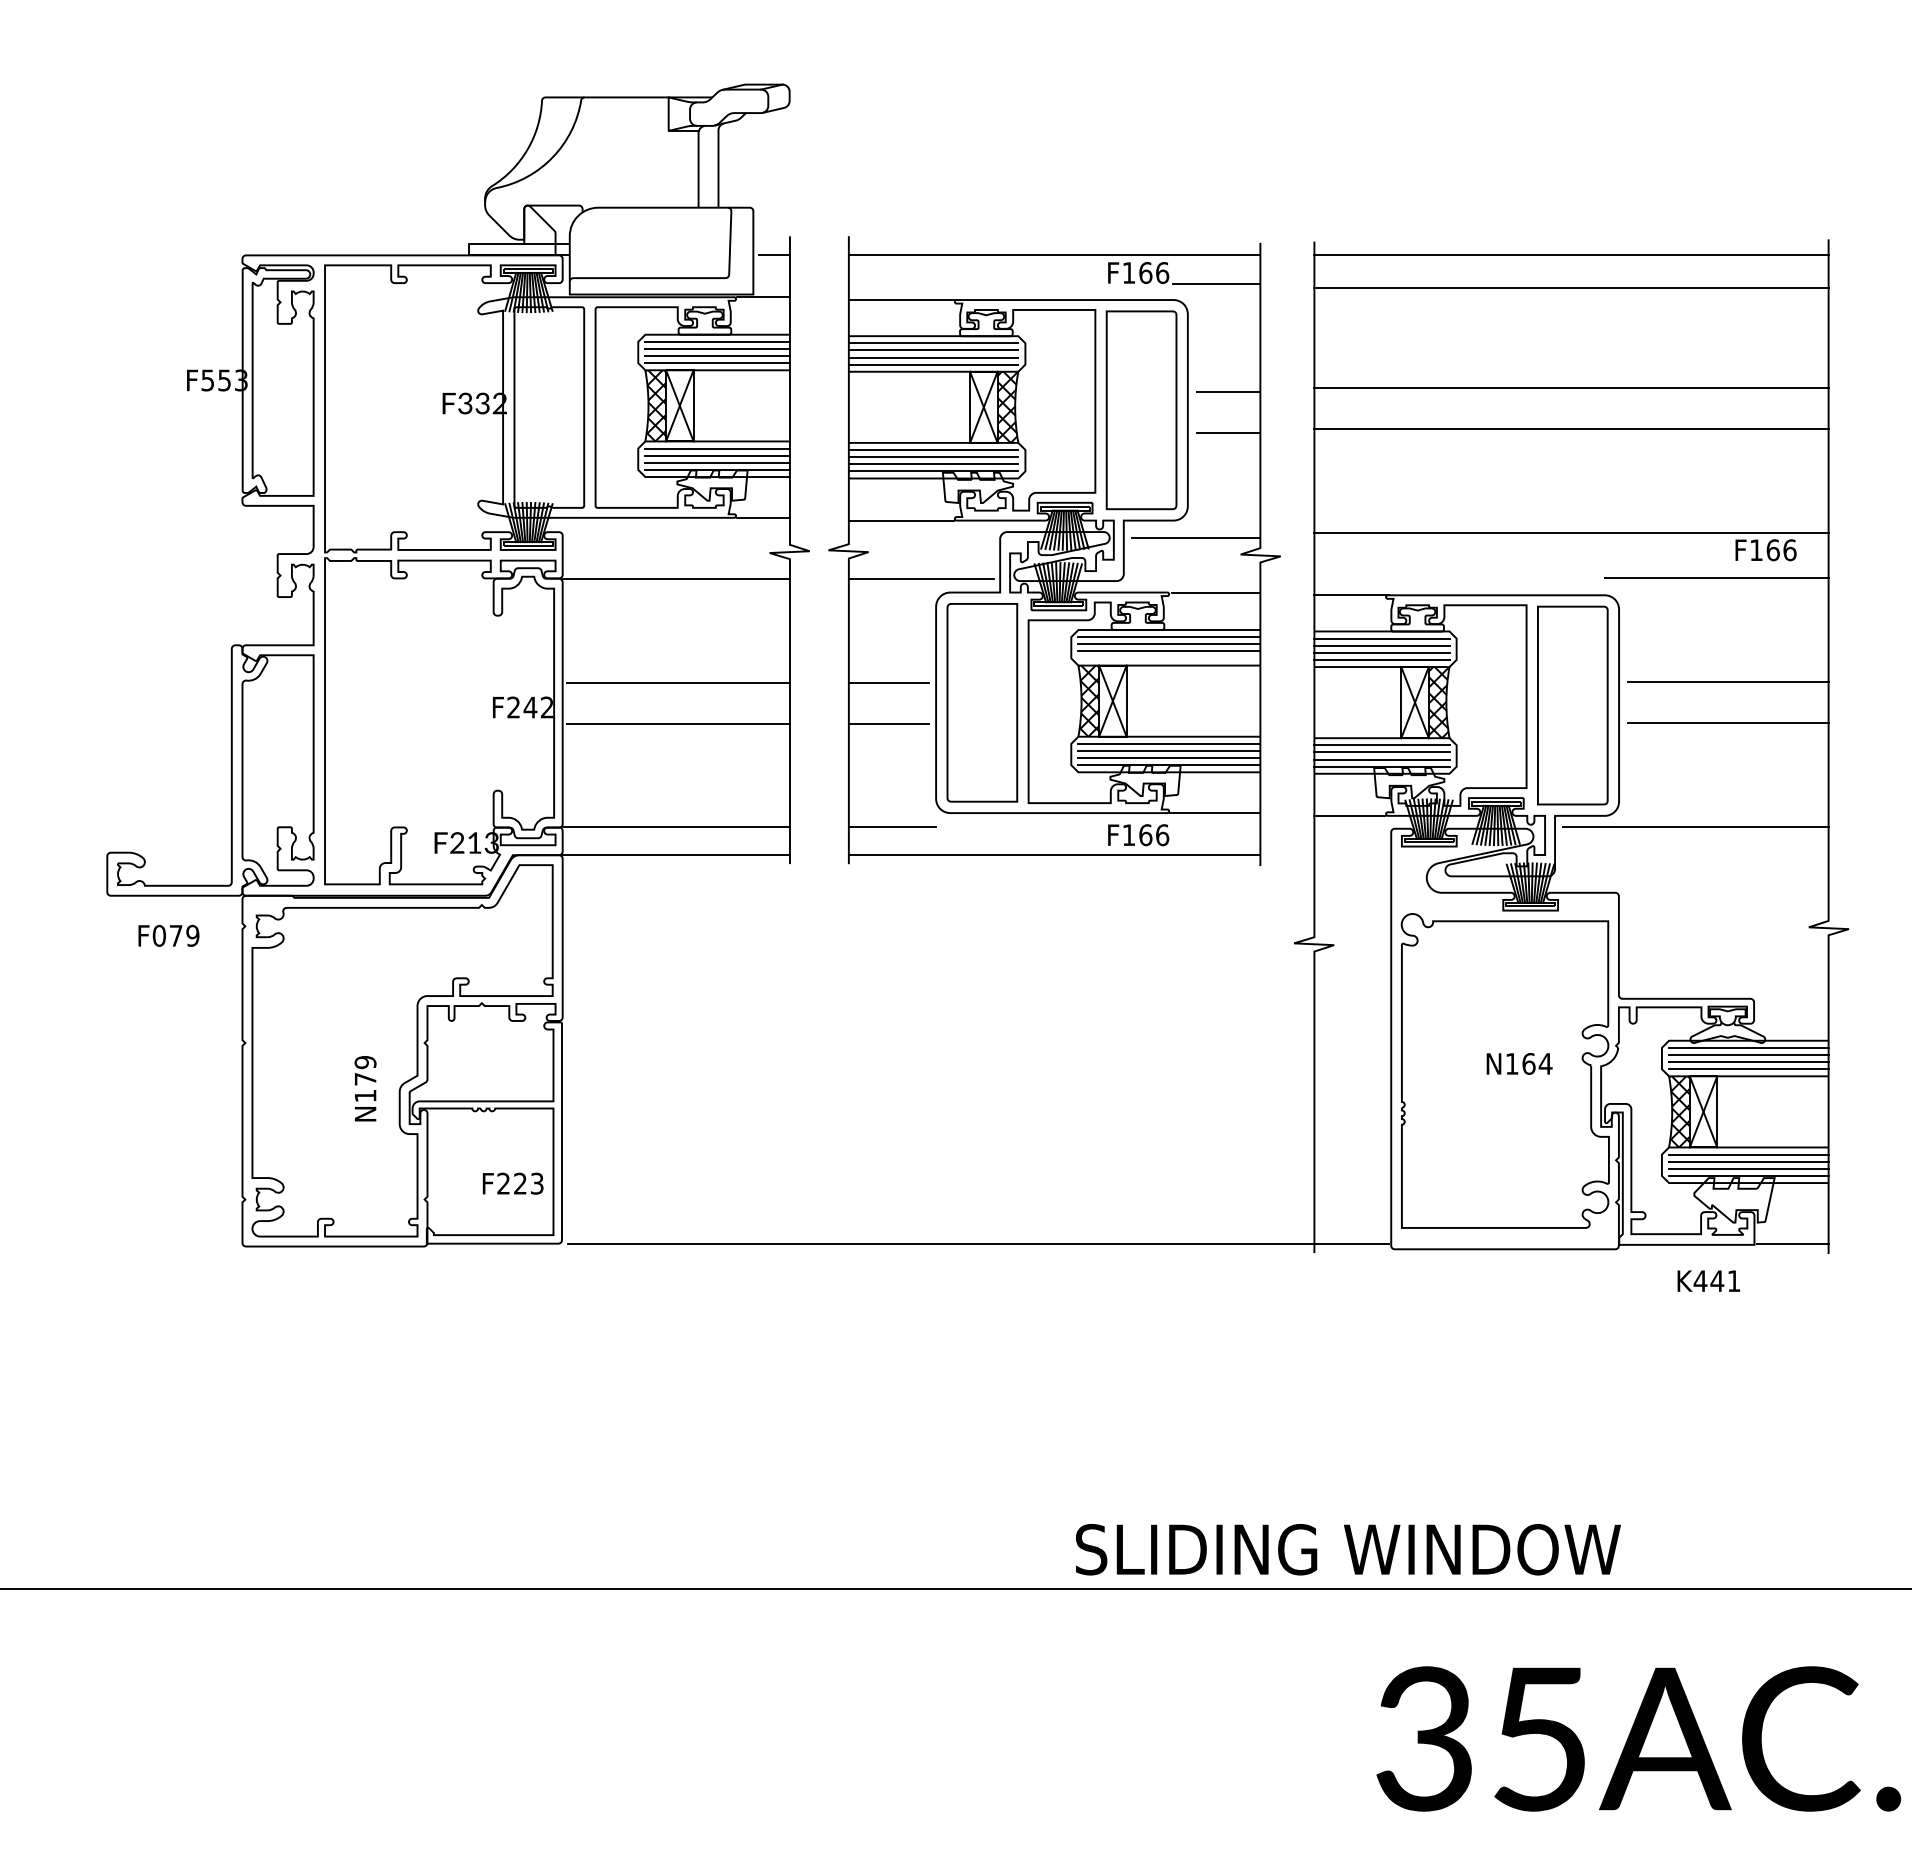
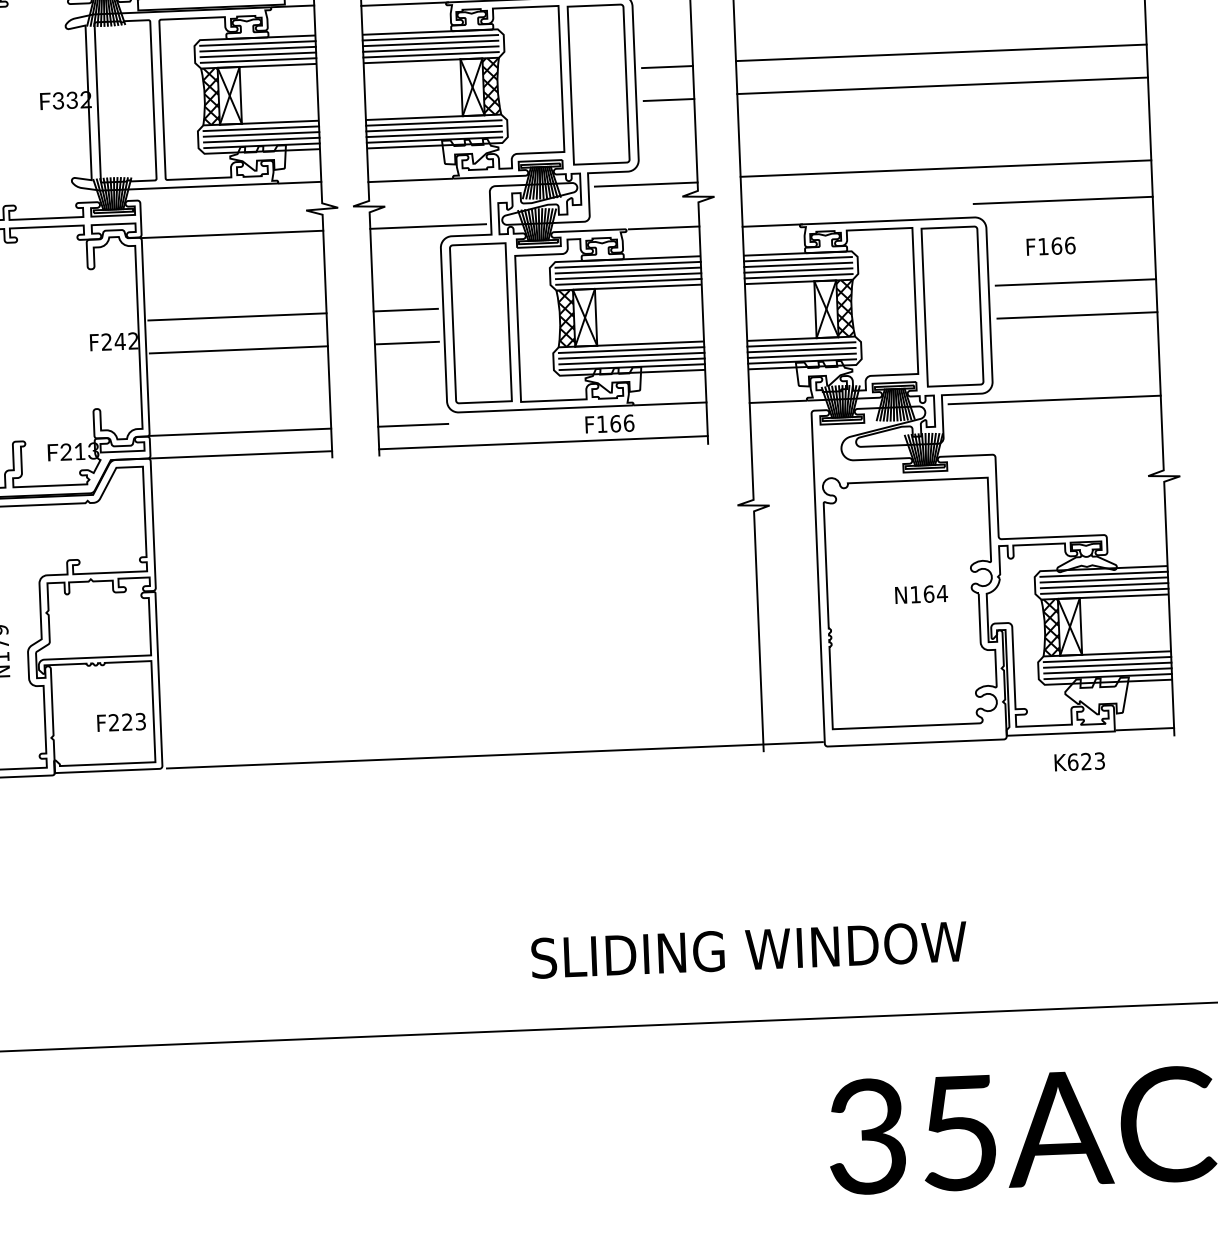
text: (1765, 550) -> (1050, 246), moved
line: (1169, 658) -> (628, 281), added
text: (1716, 1281) -> (1085, 761), K441 -> K623
text: (1348, 1549) -> (749, 949), moved

